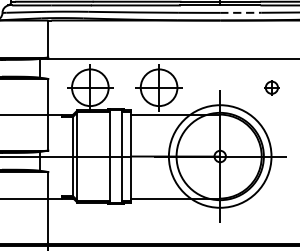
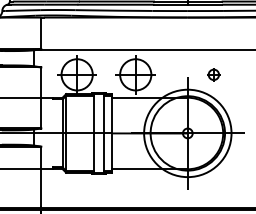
line: (242, 13) -> (206, 11), dashed -> solid
part: (271, 87) -> (213, 74), moved

